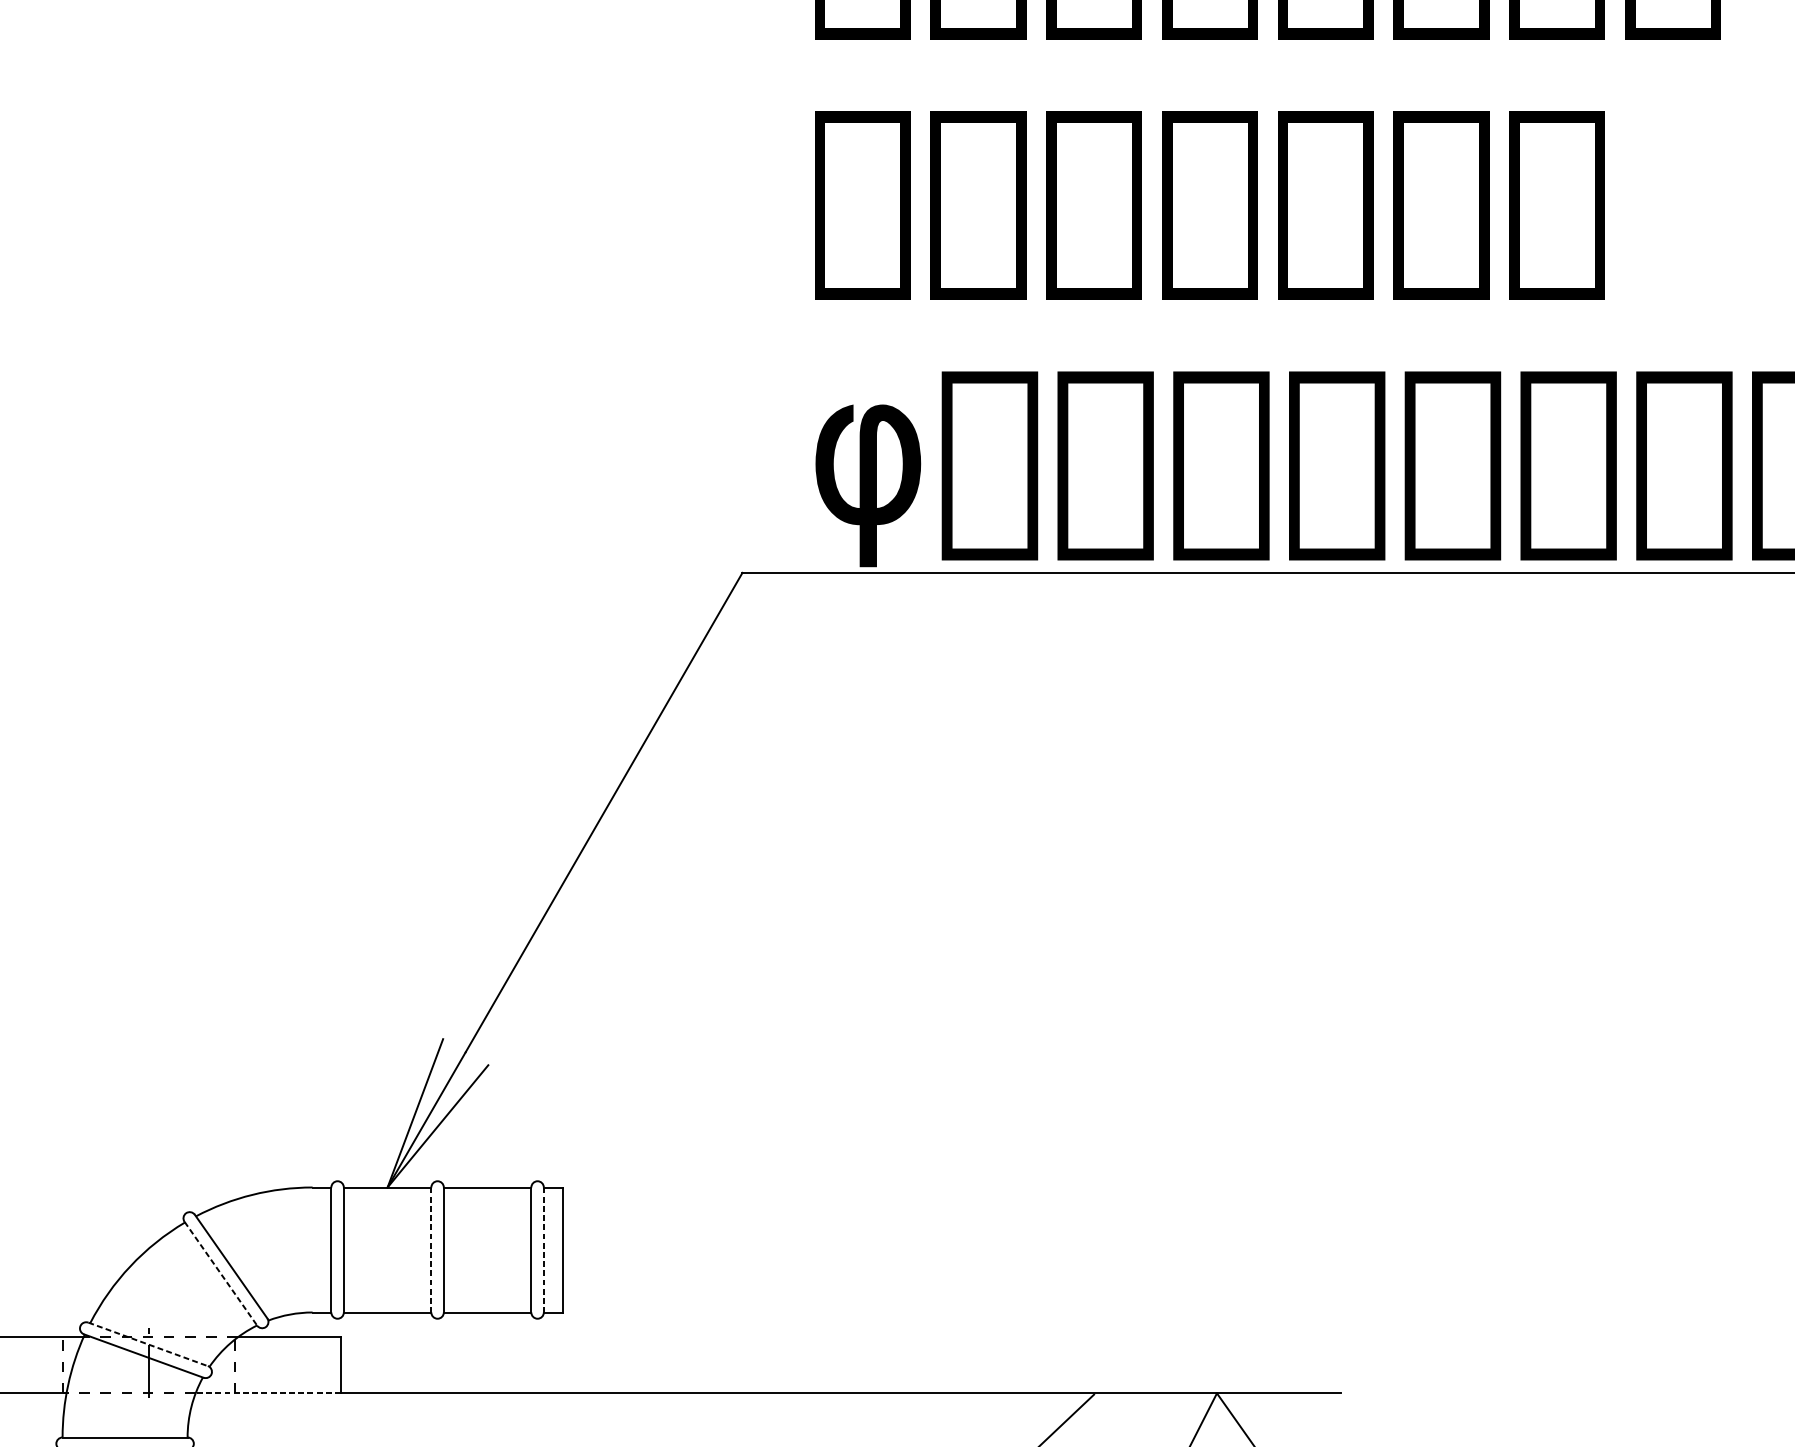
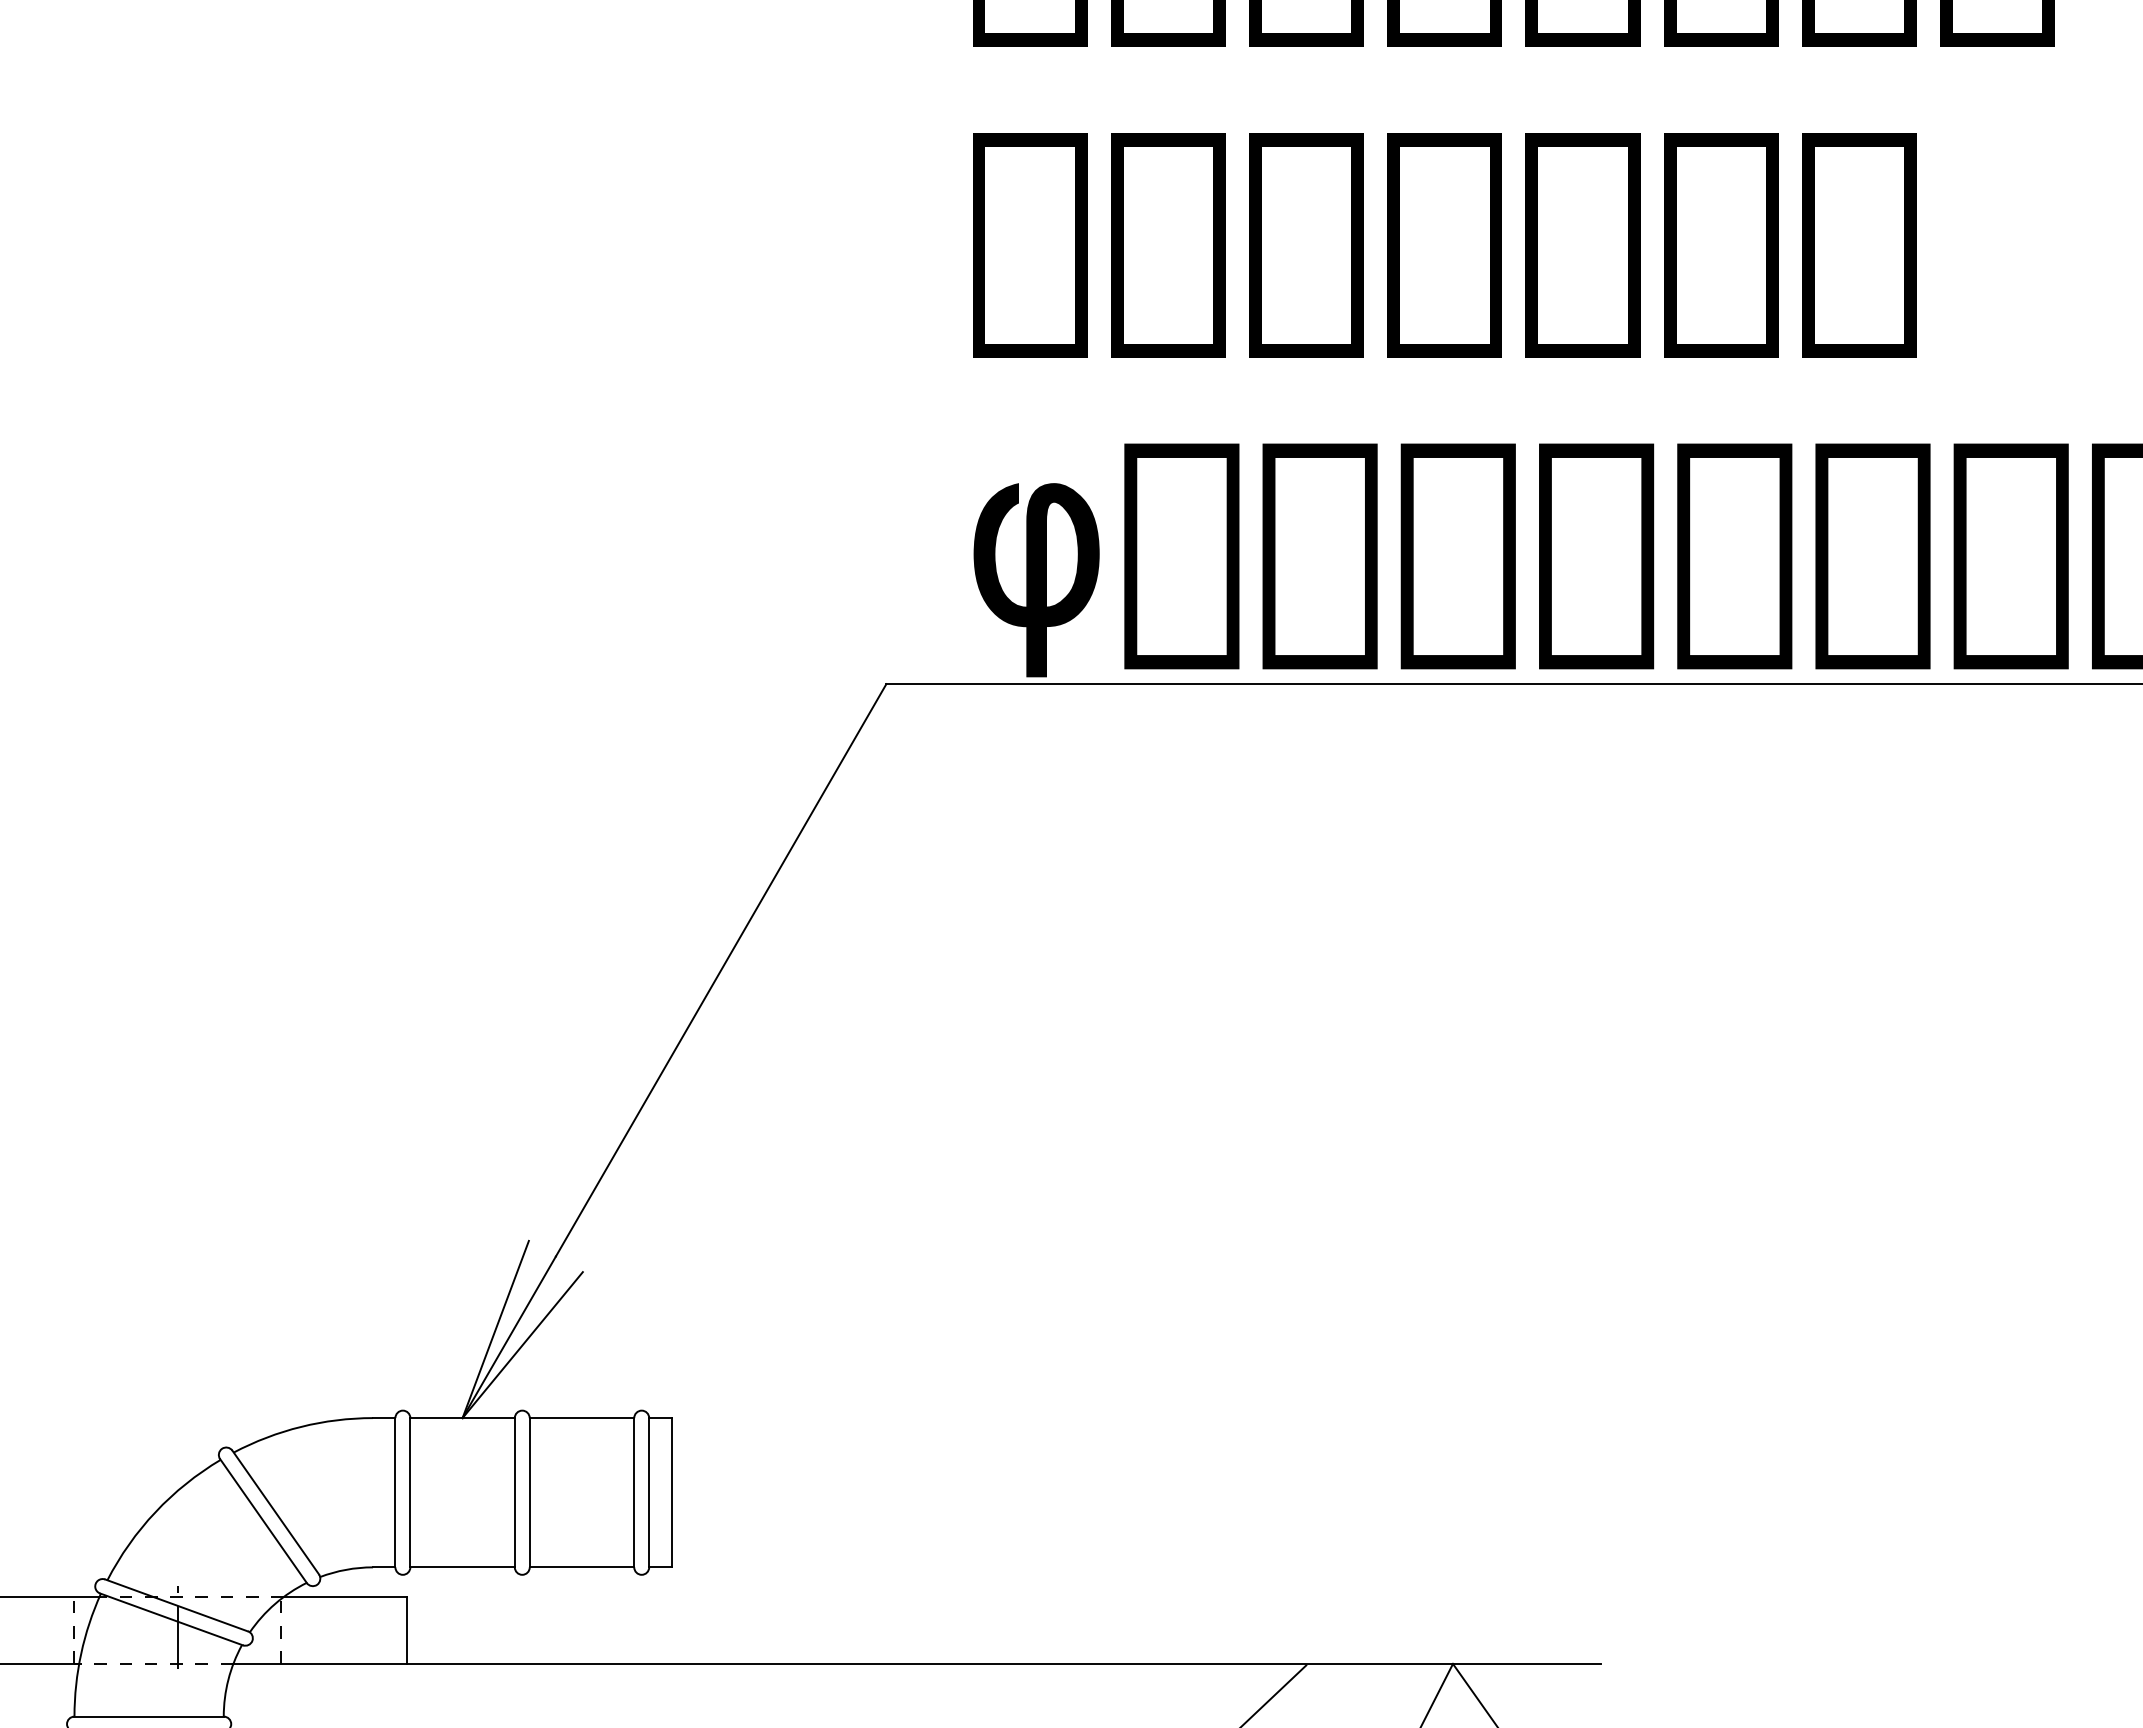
line: (431, 1249) -> (514, 1492), dashed -> solid
line: (544, 1249) -> (649, 1492), dashed -> solid
line: (220, 1274) -> (263, 1521), dashed -> solid
line: (148, 1344) -> (176, 1605), dashed -> solid
line: (268, 1393) -> (320, 1663), dashed -> solid

